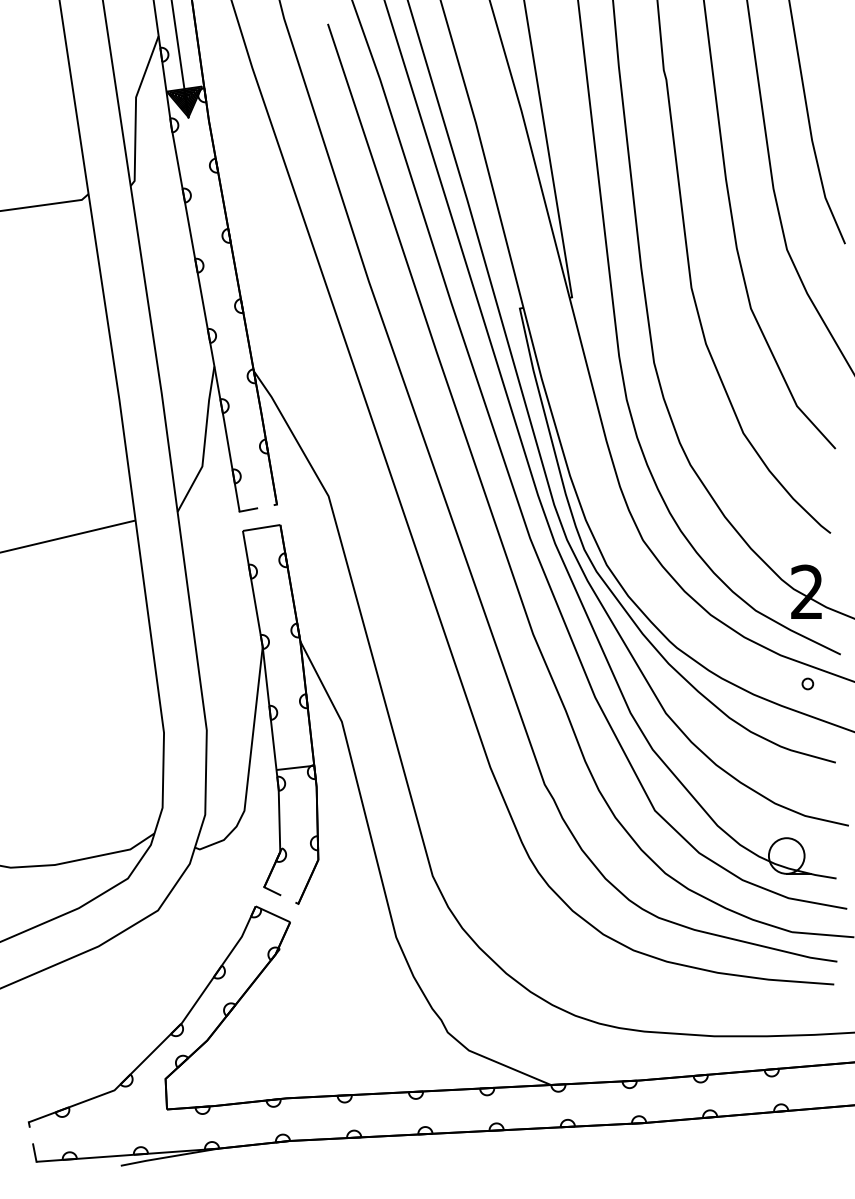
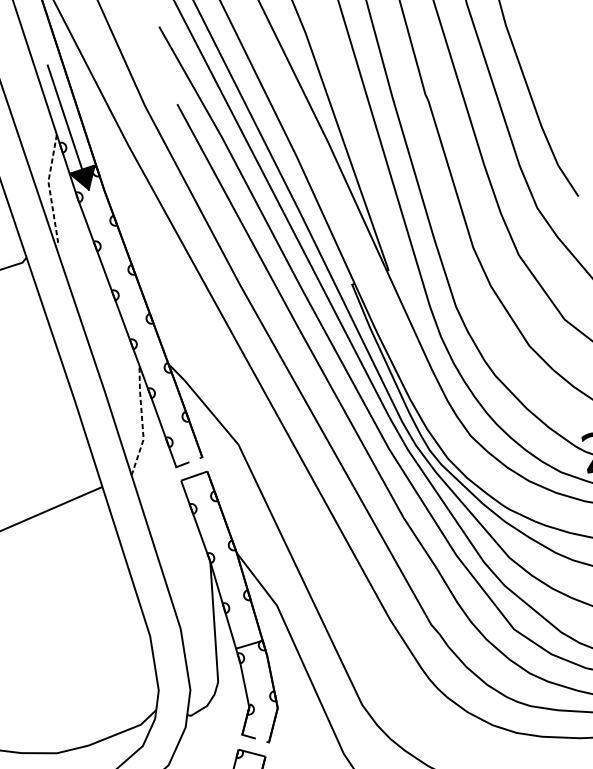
line: (135, 110) -> (49, 191), solid -> dashed
line: (204, 441) -> (141, 421), solid -> dashed

